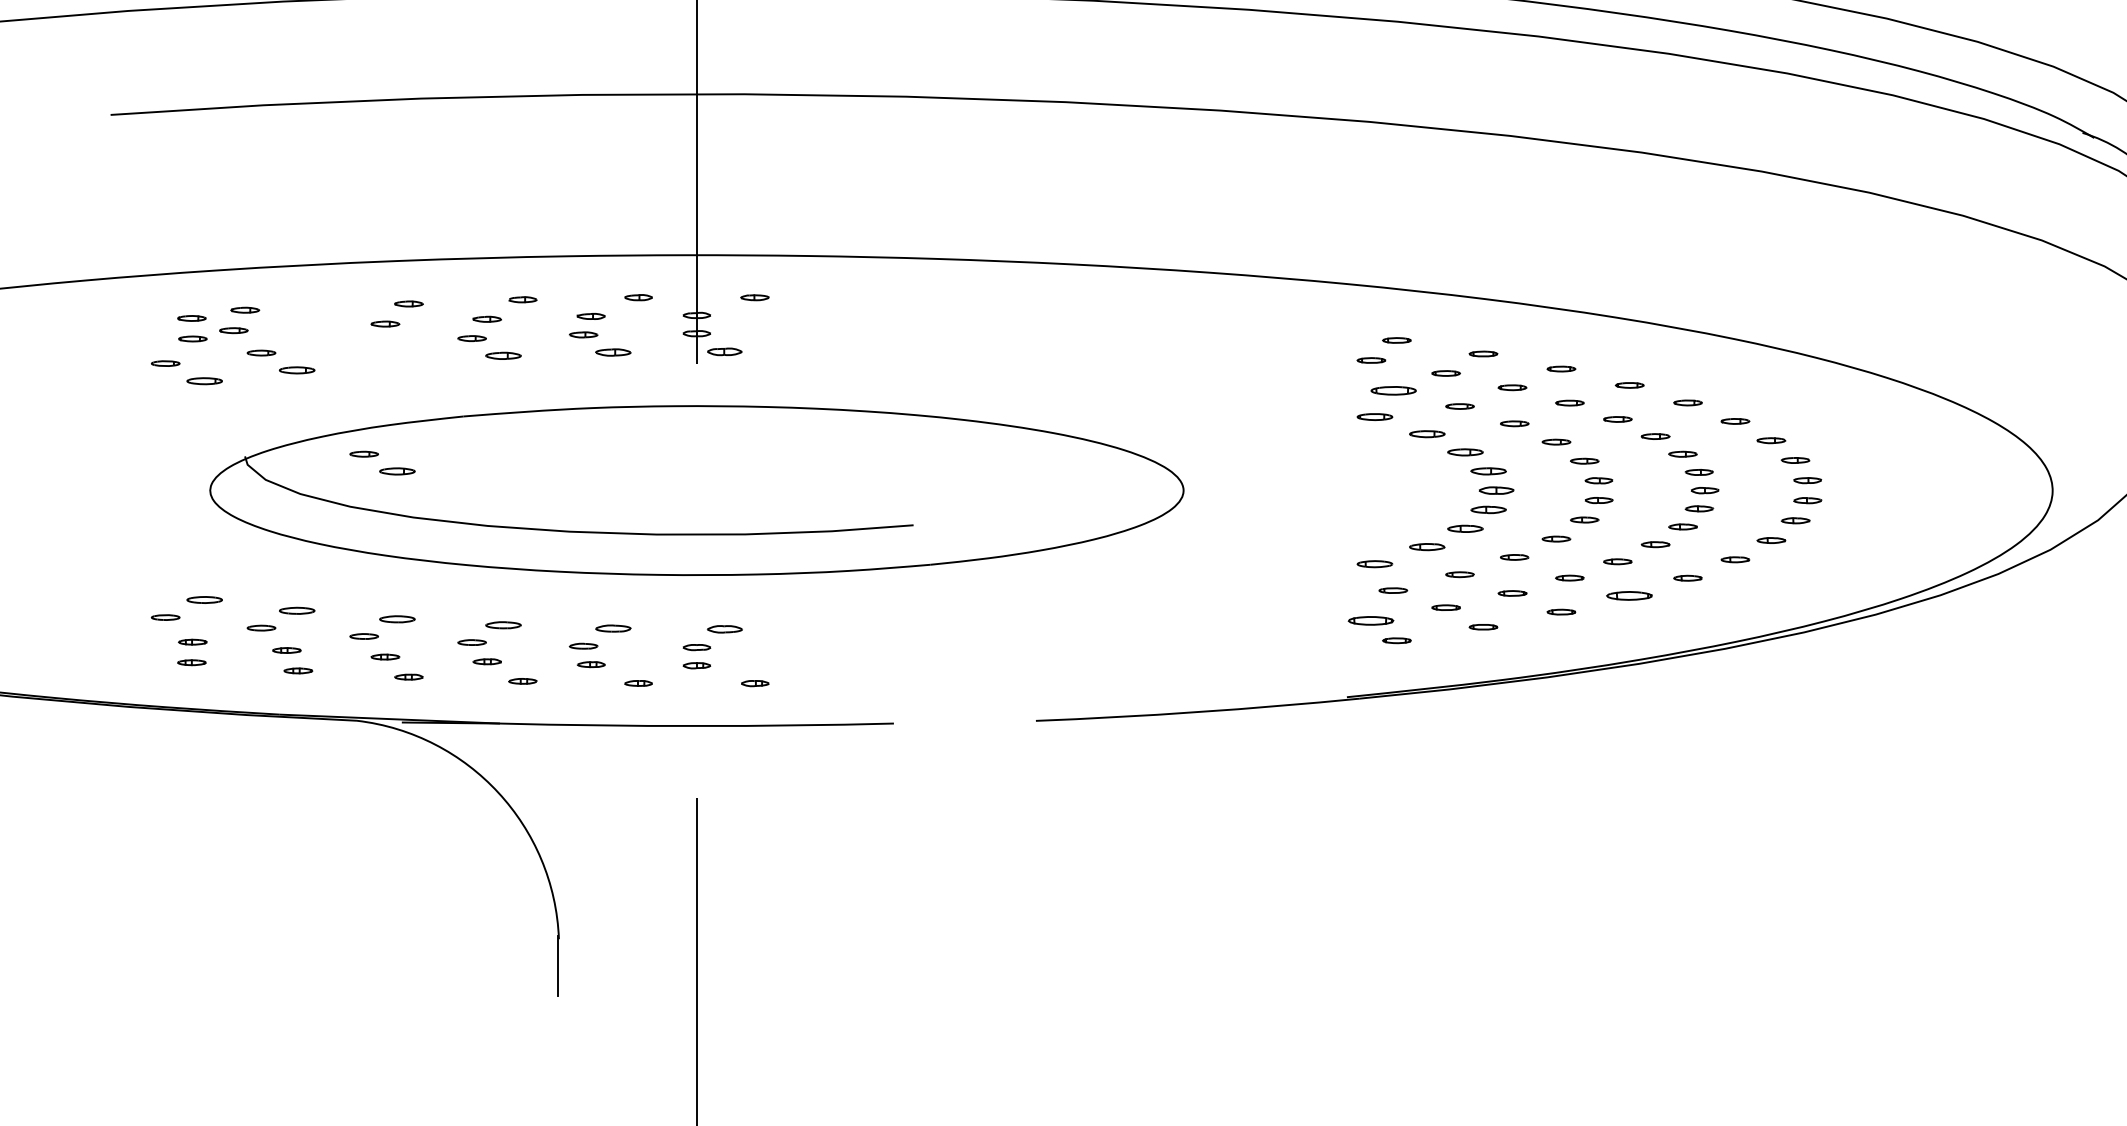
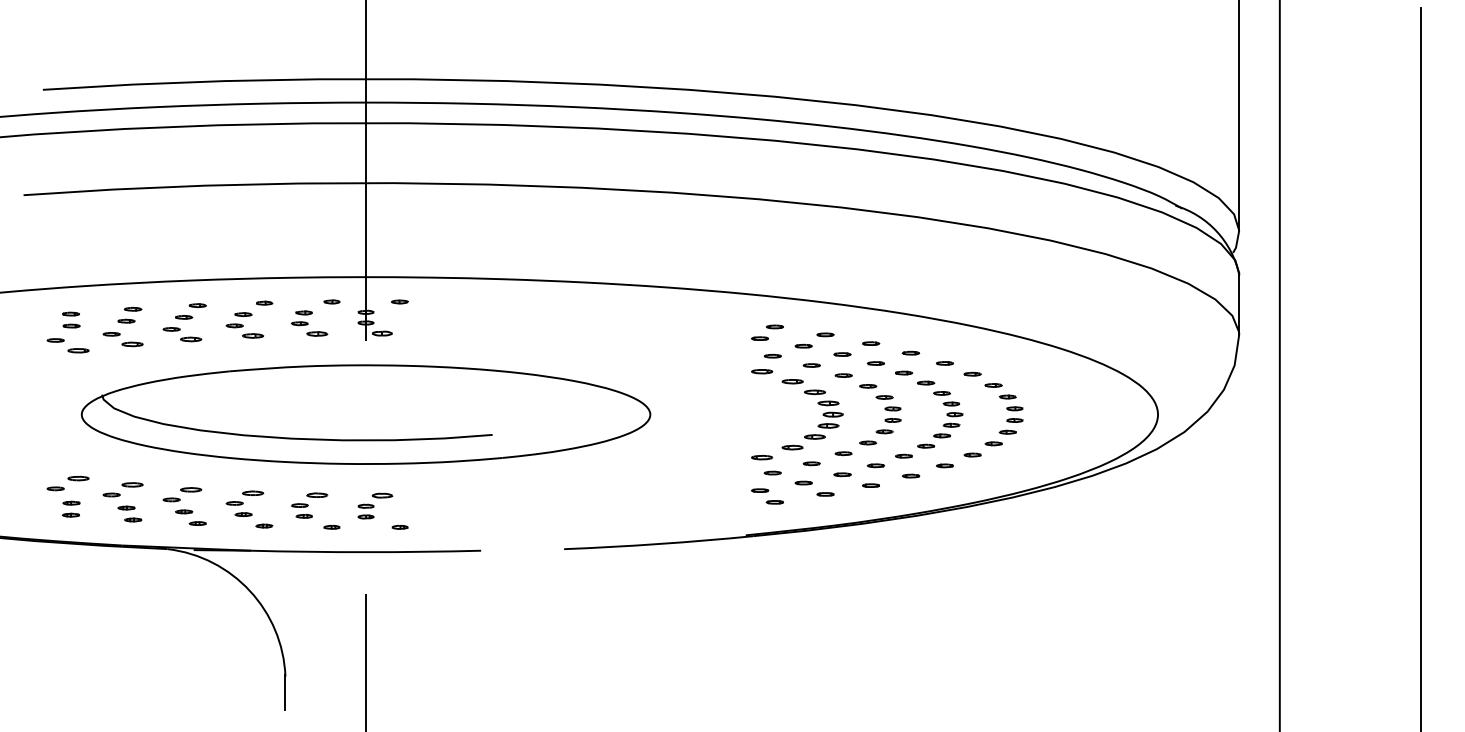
part: (238, 319) -> (129, 314), moved
part: (1392, 389) -> (772, 355), size x0.62
part: (382, 462) -> (182, 334), moved
part: (1630, 594) -> (911, 475), size x0.62
part: (1372, 620) -> (760, 490), size x0.62

